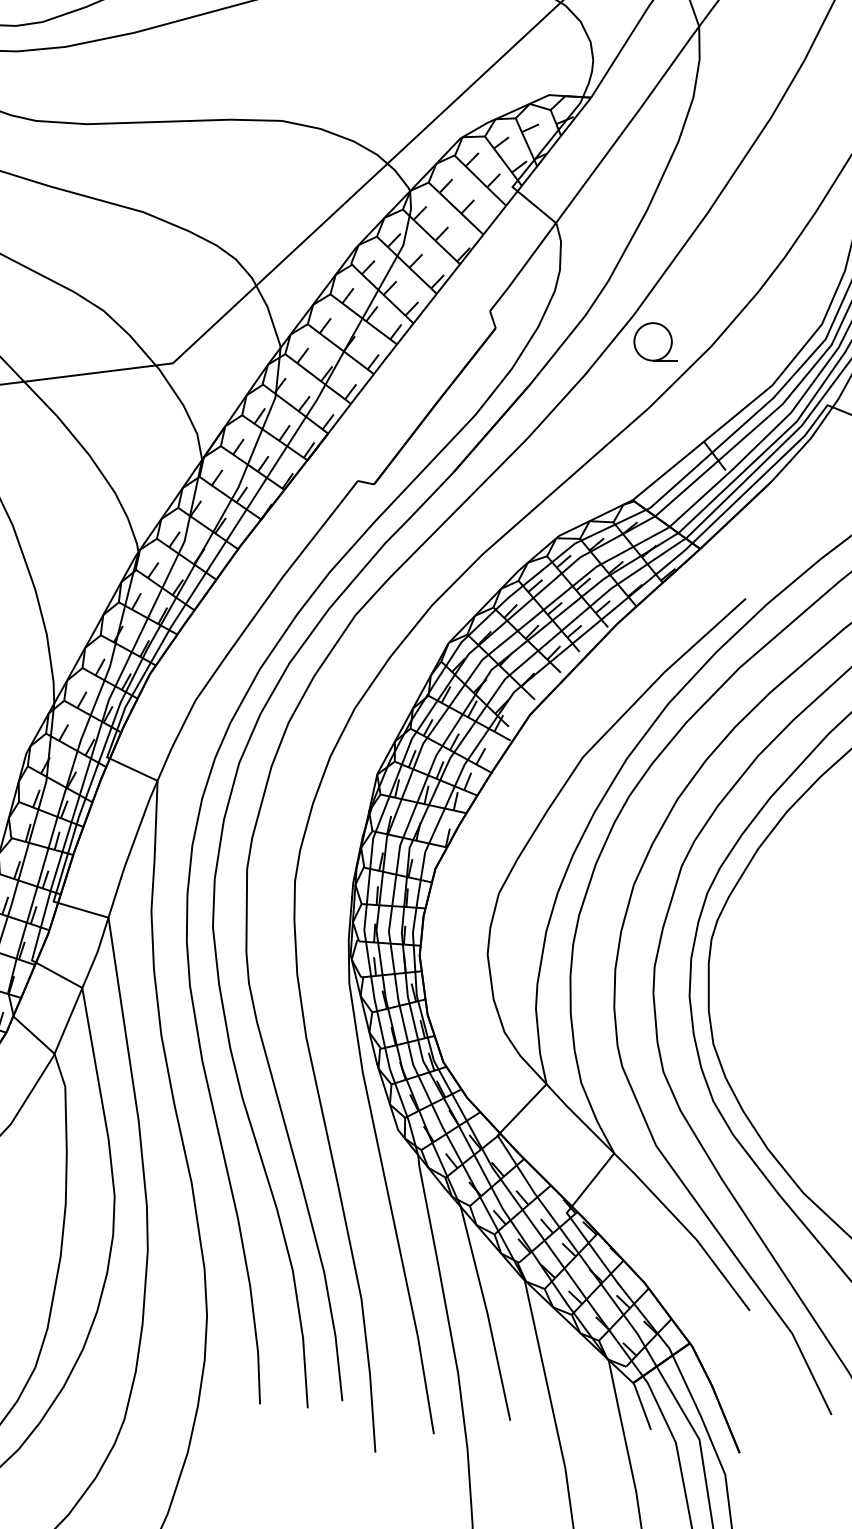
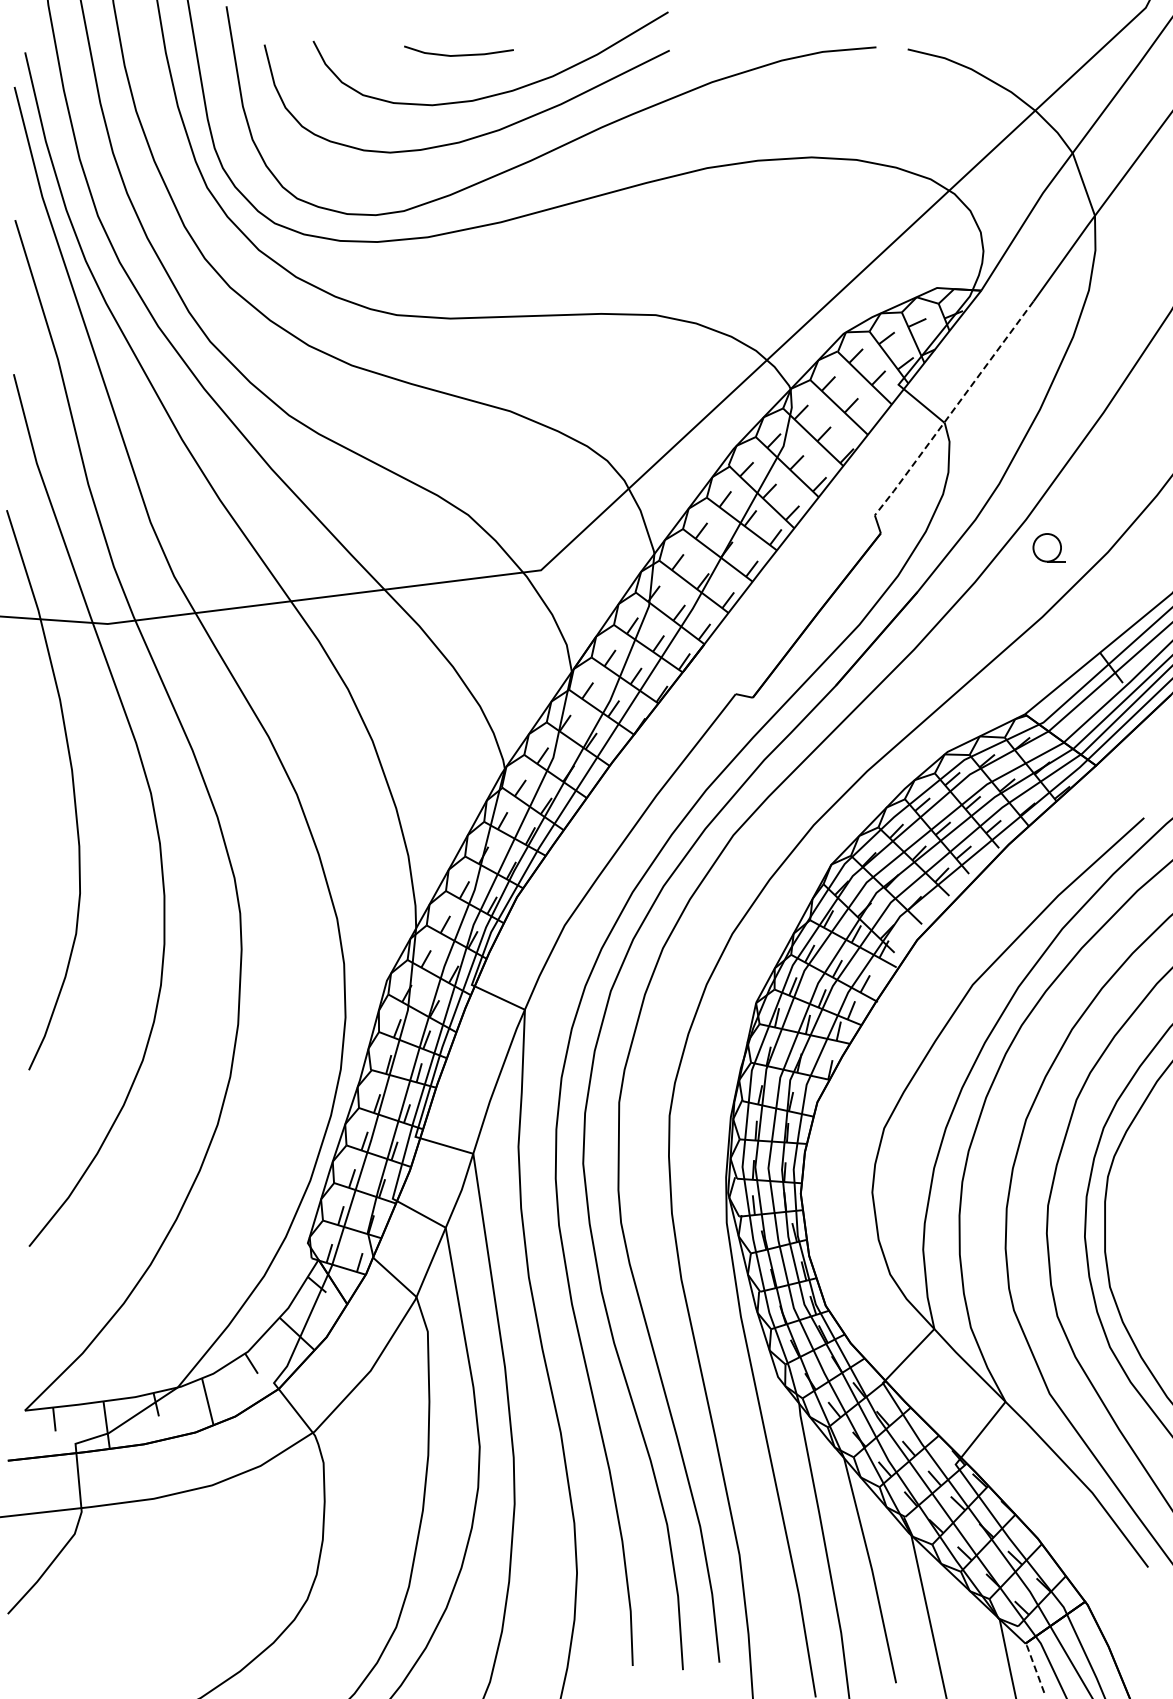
line: (565, 210) -> (954, 409), solid -> dashed
part: (655, 341) -> (1048, 547), size x0.7
line: (641, 1404) -> (1034, 1666), solid -> dashed

